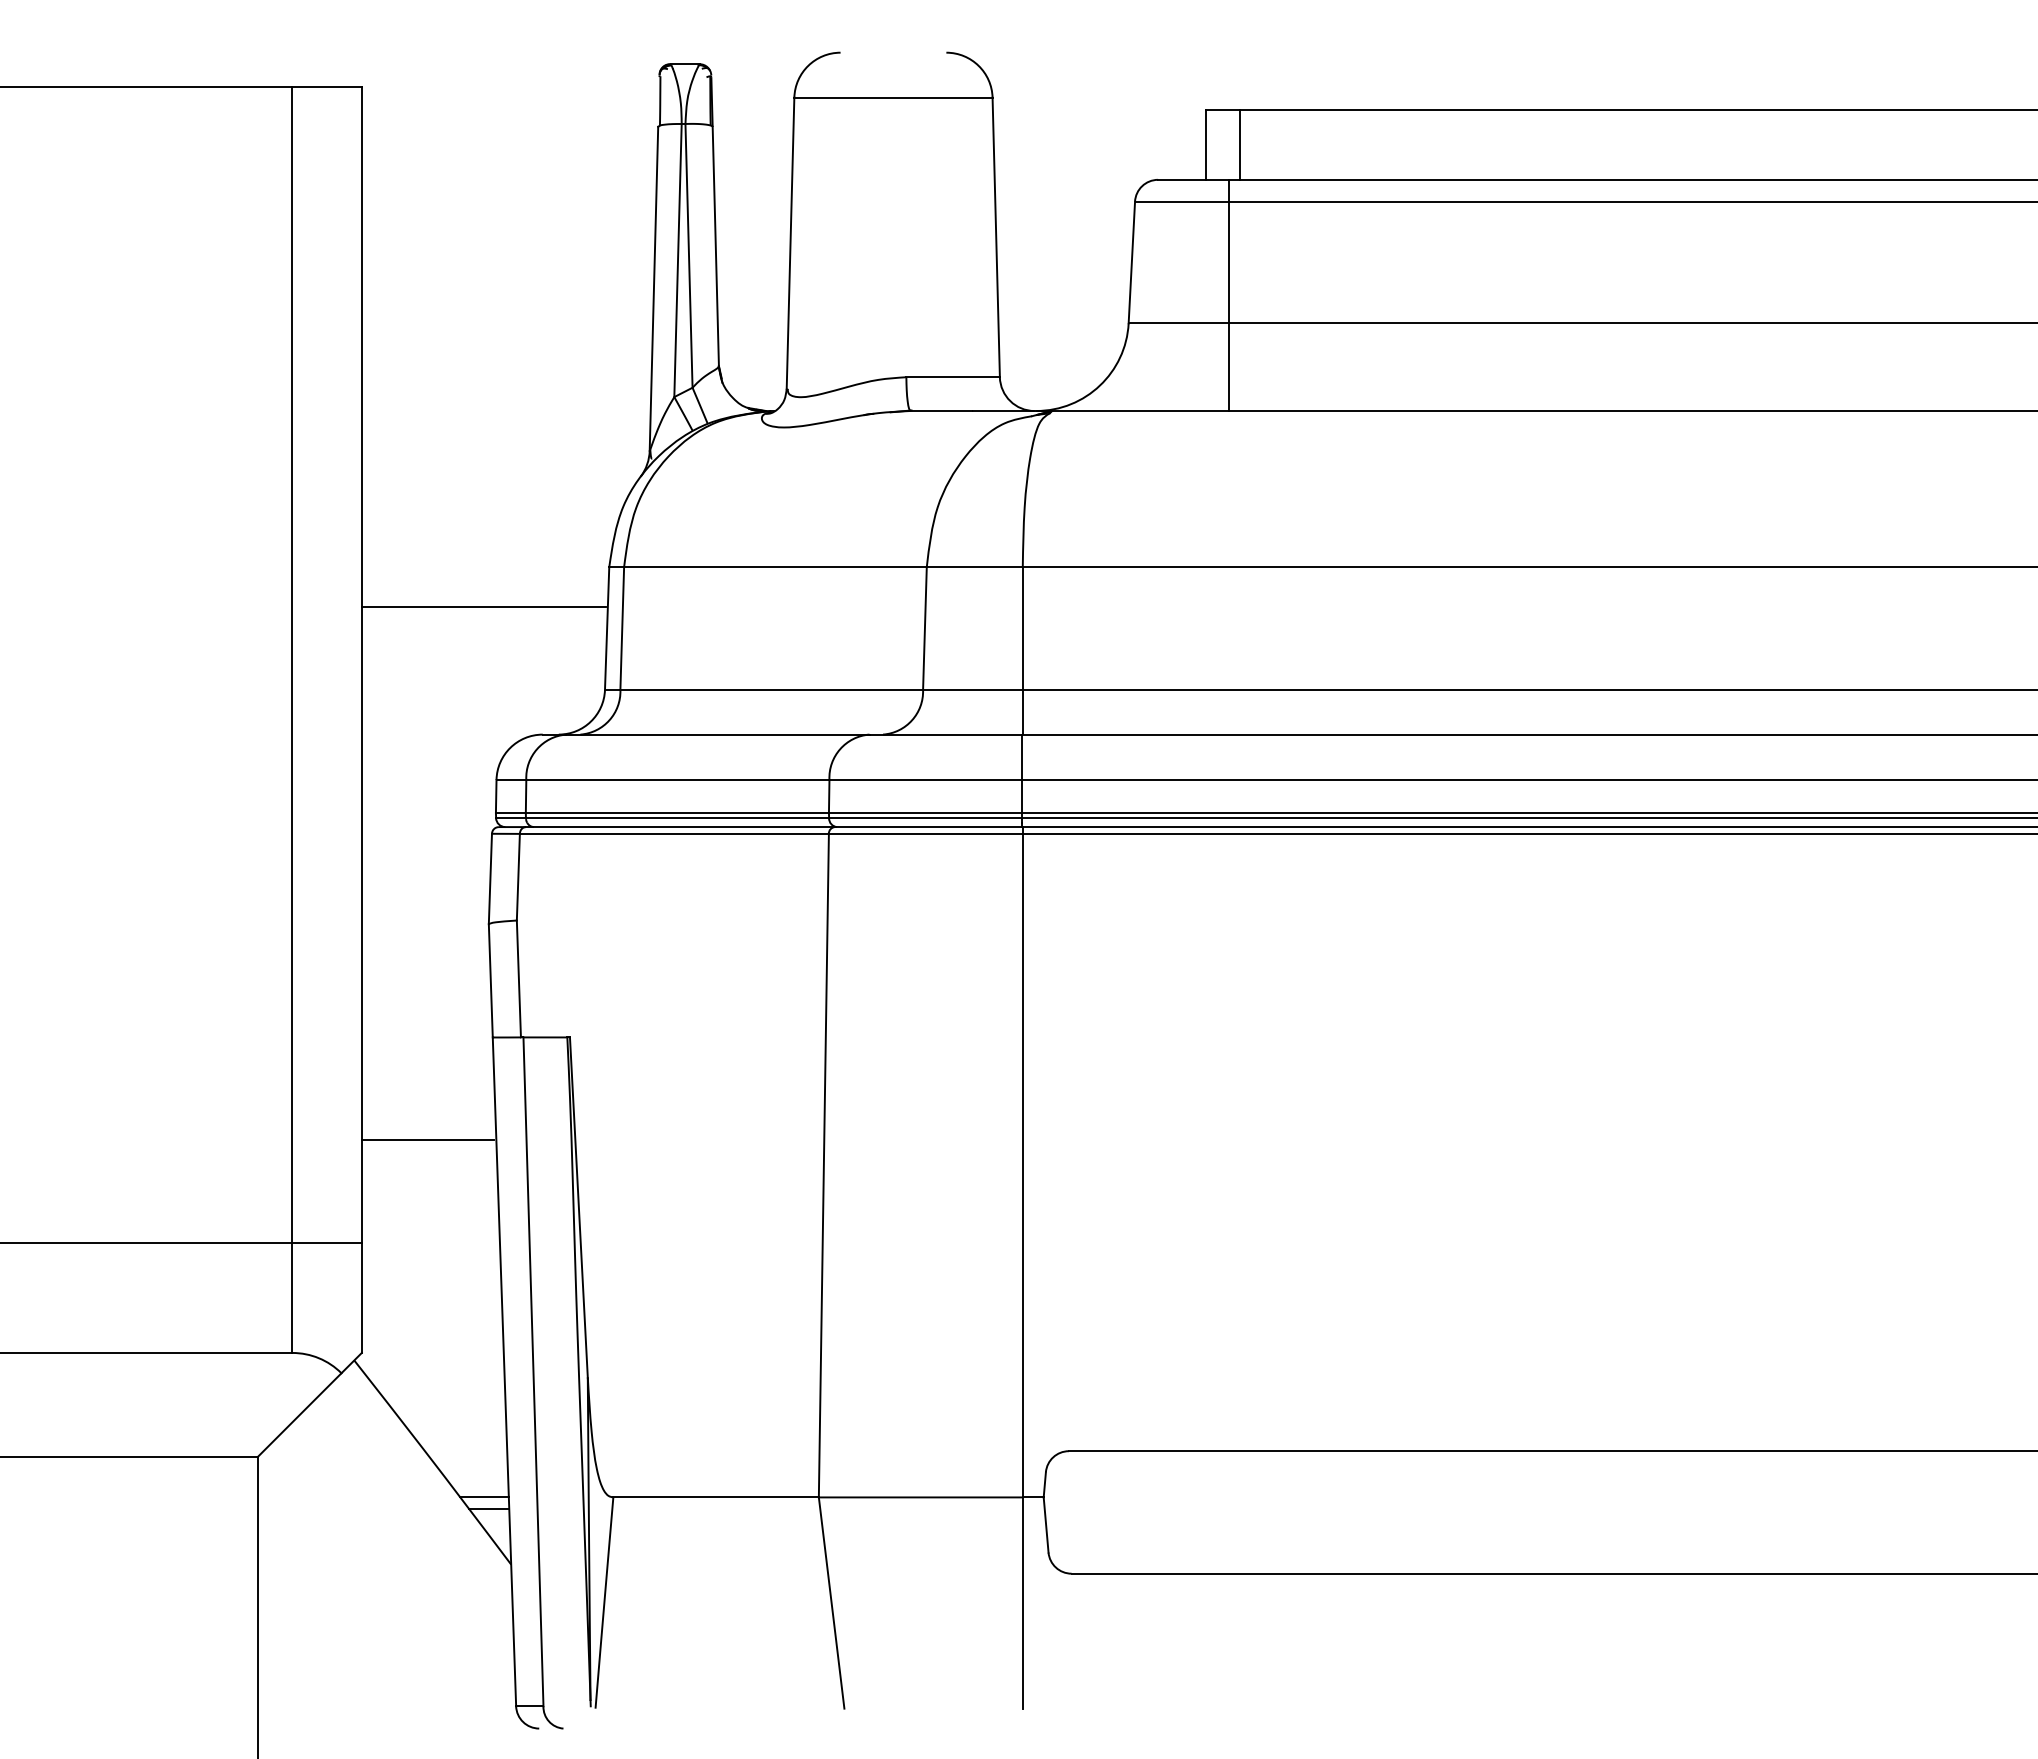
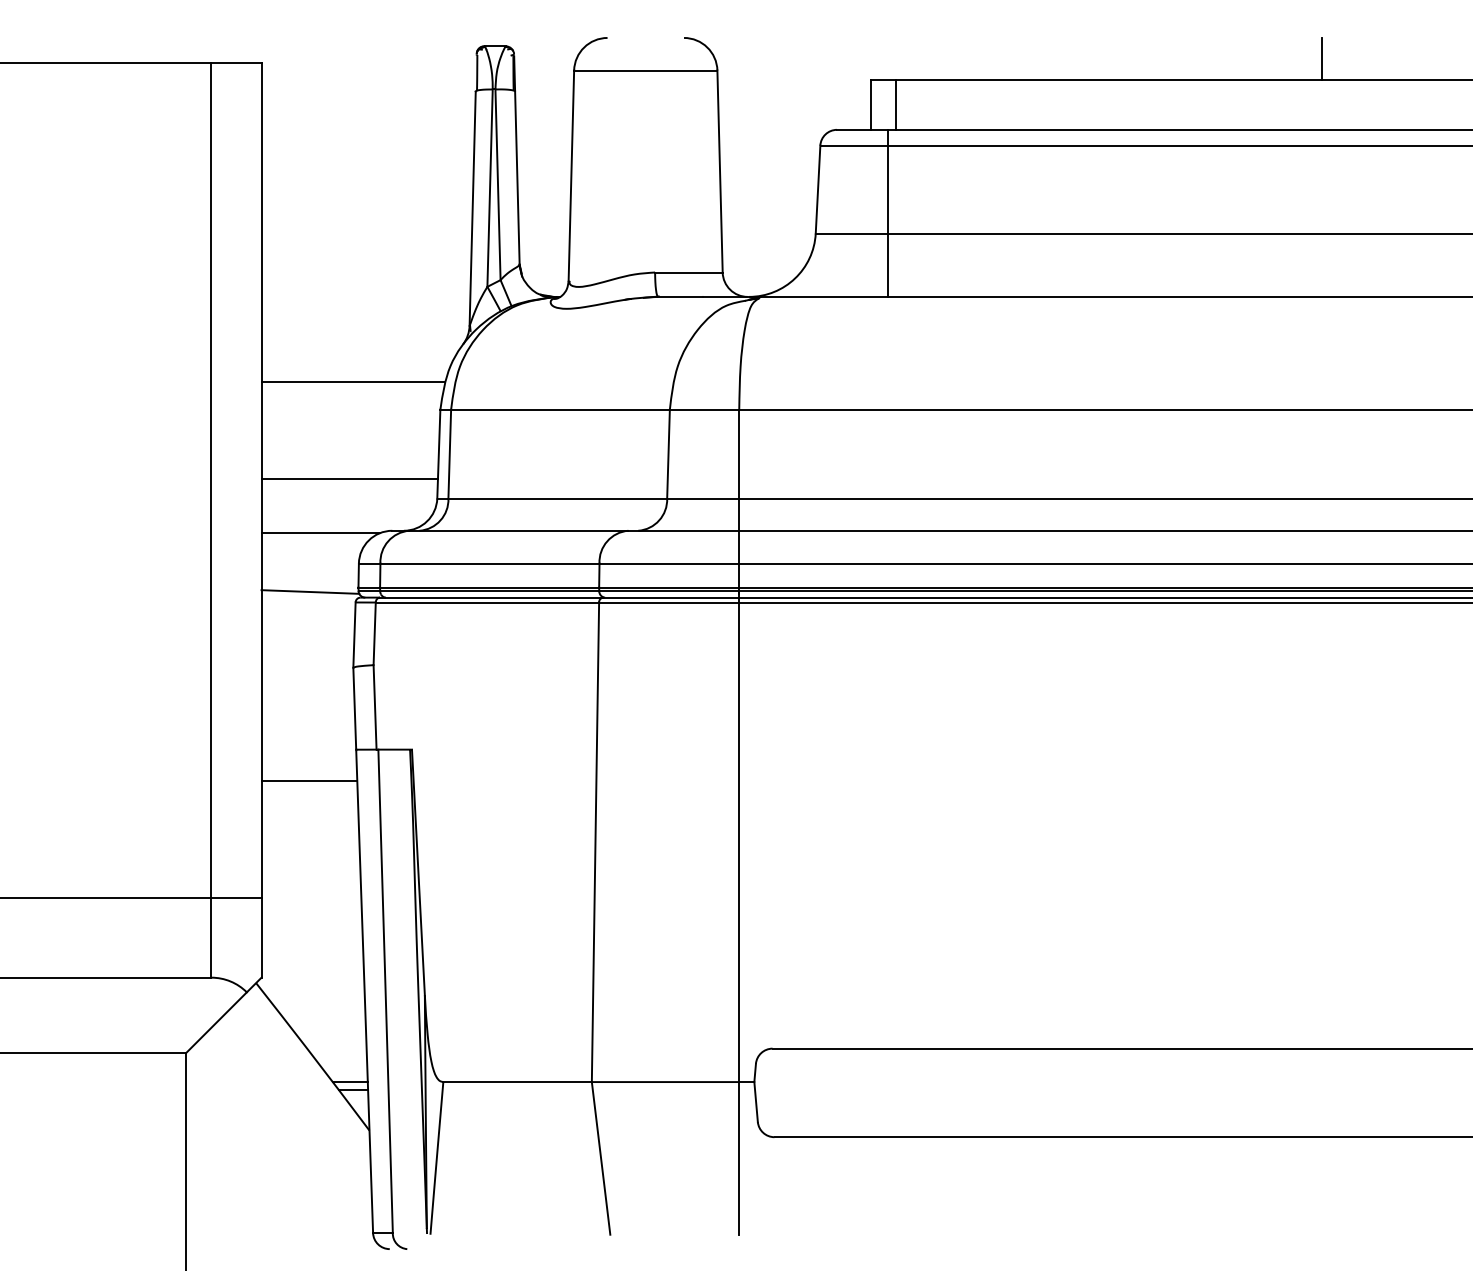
line: (1829, 81) -> (1322, 58), added
line: (488, 528) -> (353, 381), added
line: (483, 606) -> (349, 478), moved
line: (443, 737) -> (320, 532), added
line: (429, 818) -> (310, 591), added
line: (427, 1140) -> (309, 781), moved

